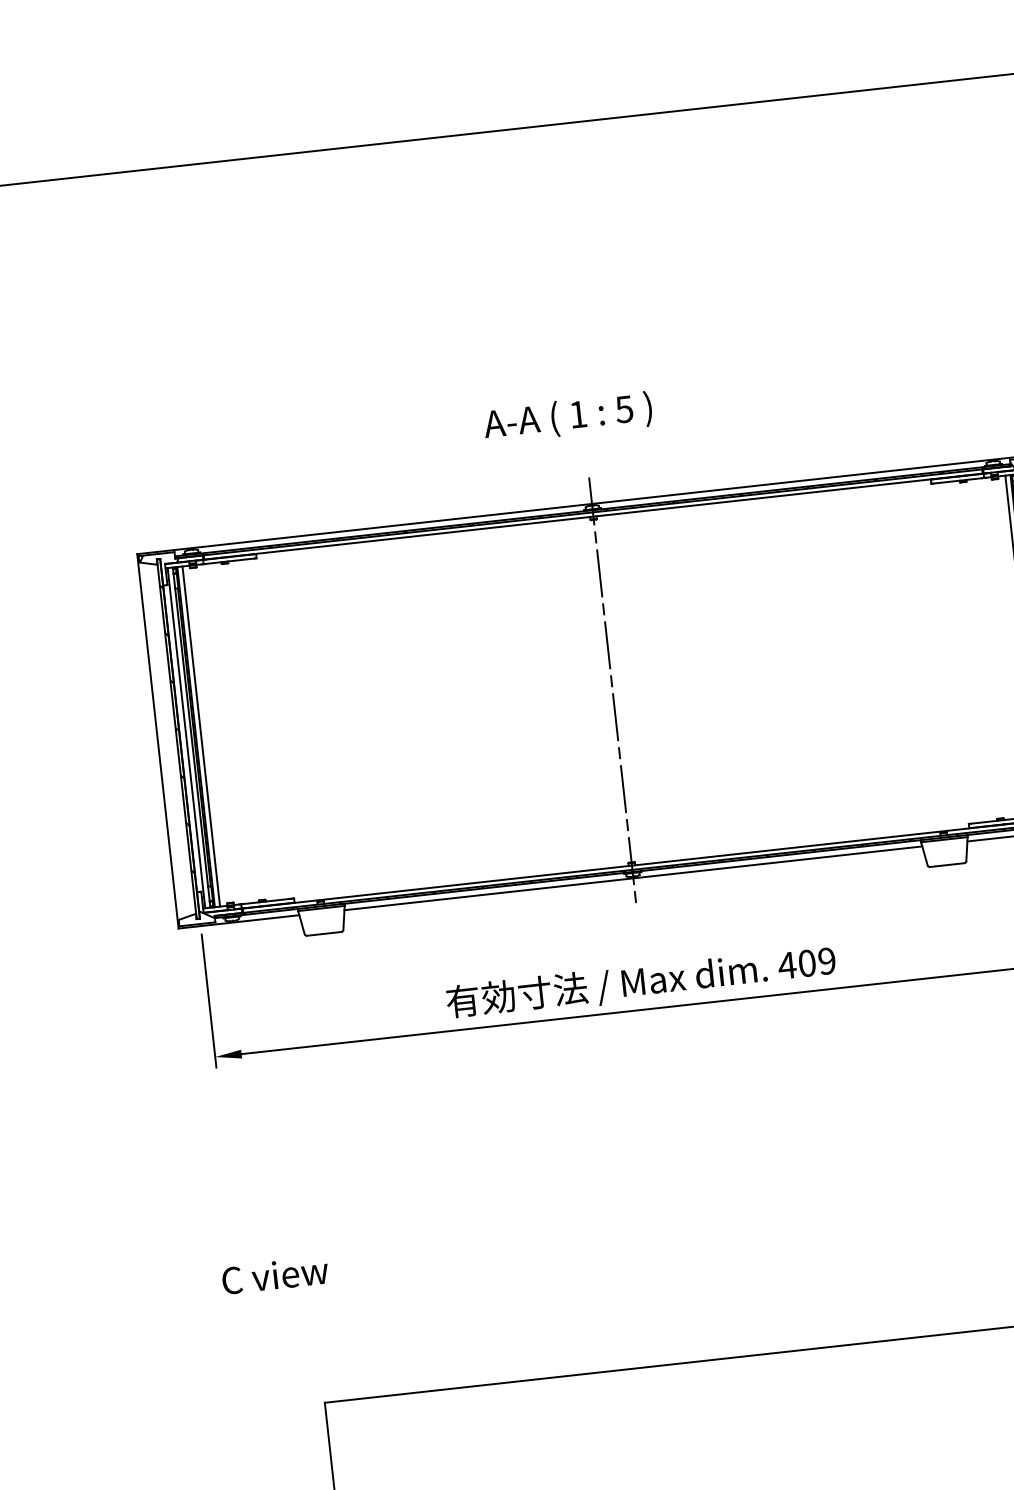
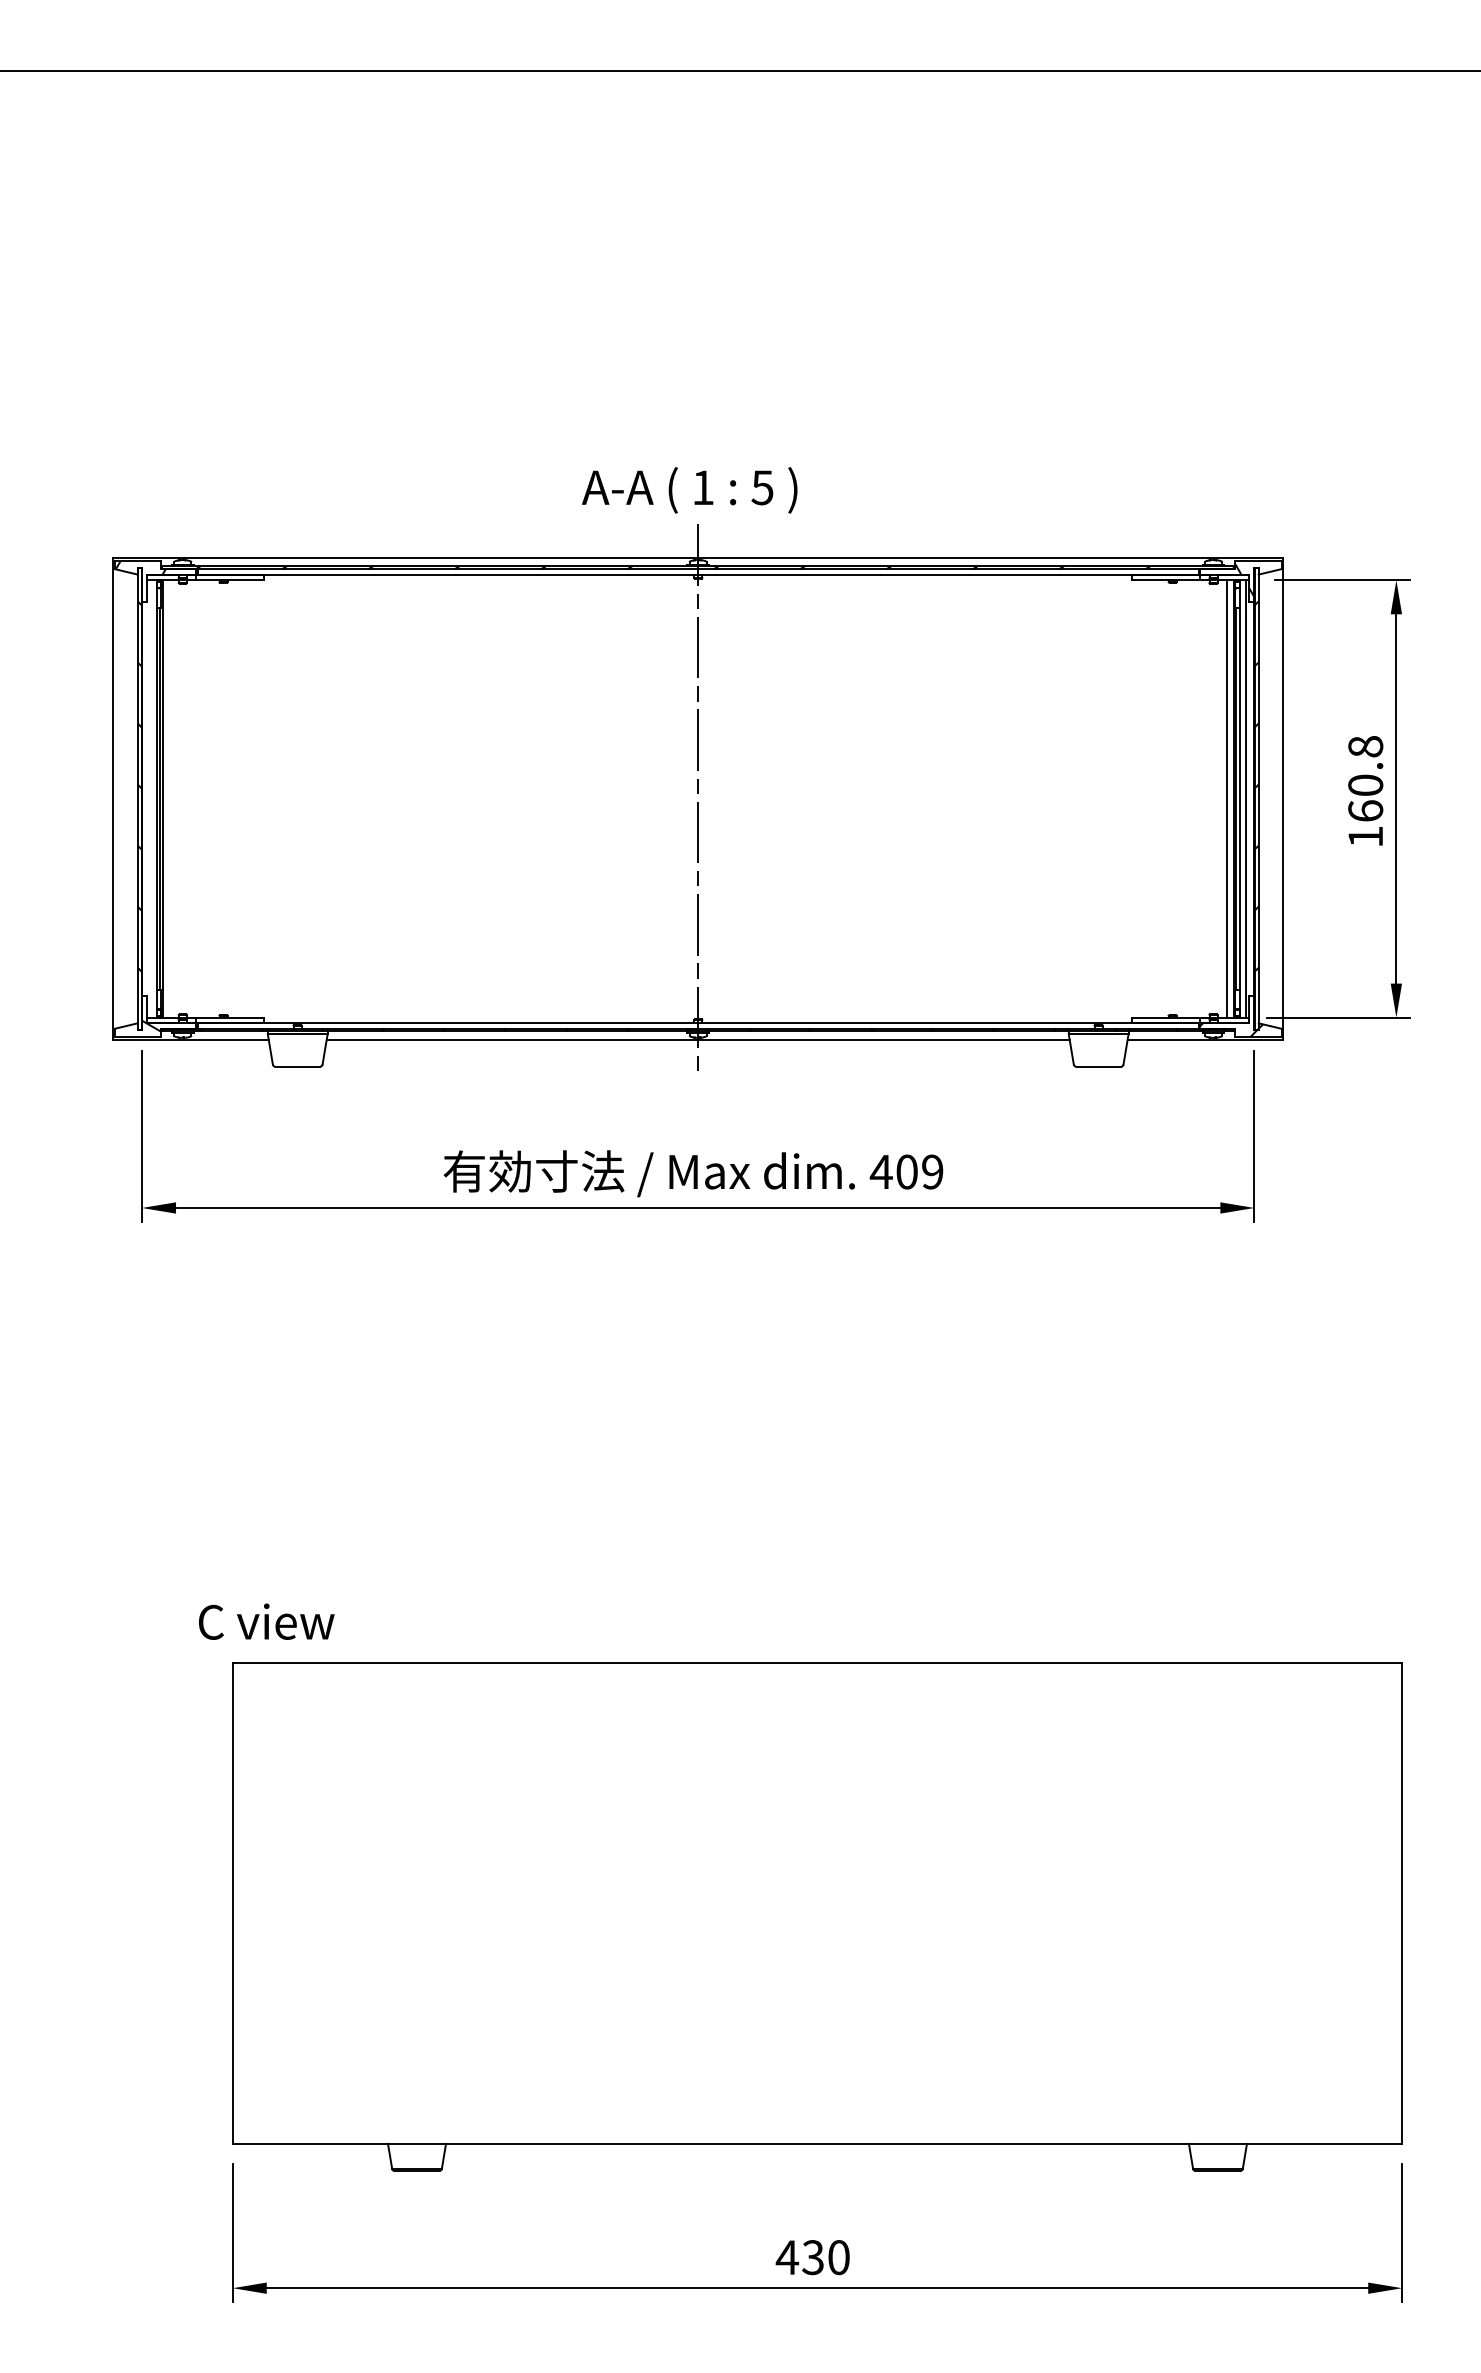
text: (567, 417) -> (689, 490), moved
line: (201, 736) -> (169, 798), removed
line: (186, 737) -> (150, 798), removed
text: (275, 1275) -> (266, 1621), moved

